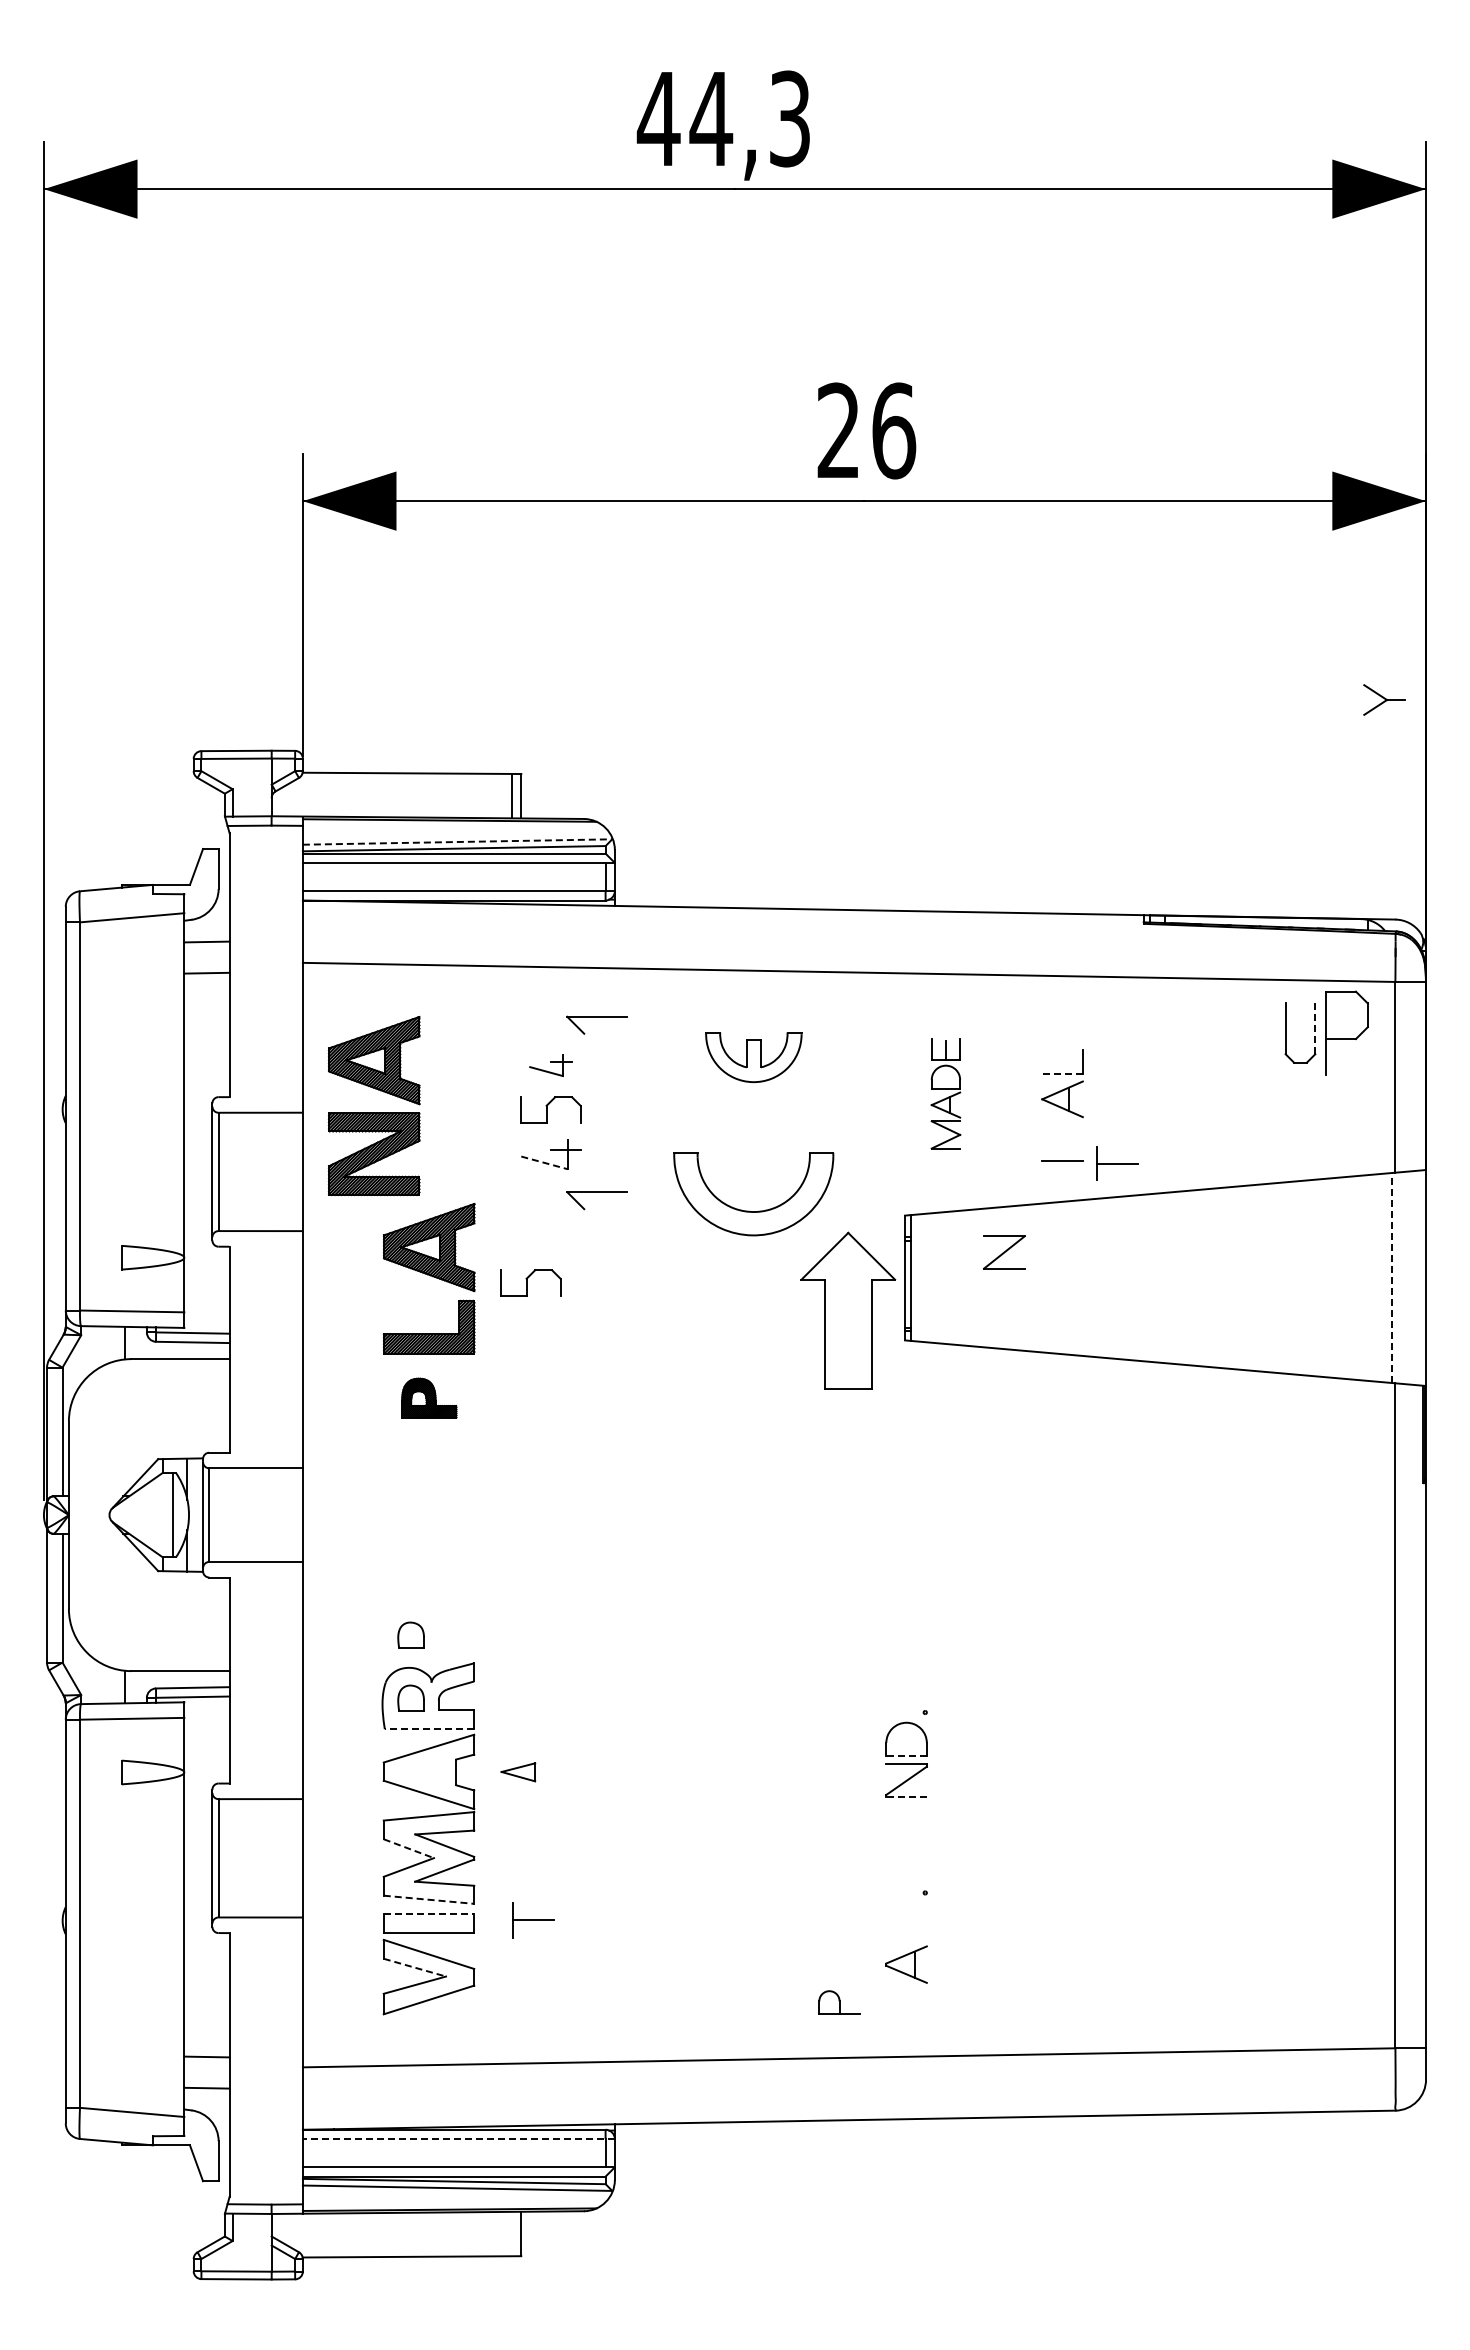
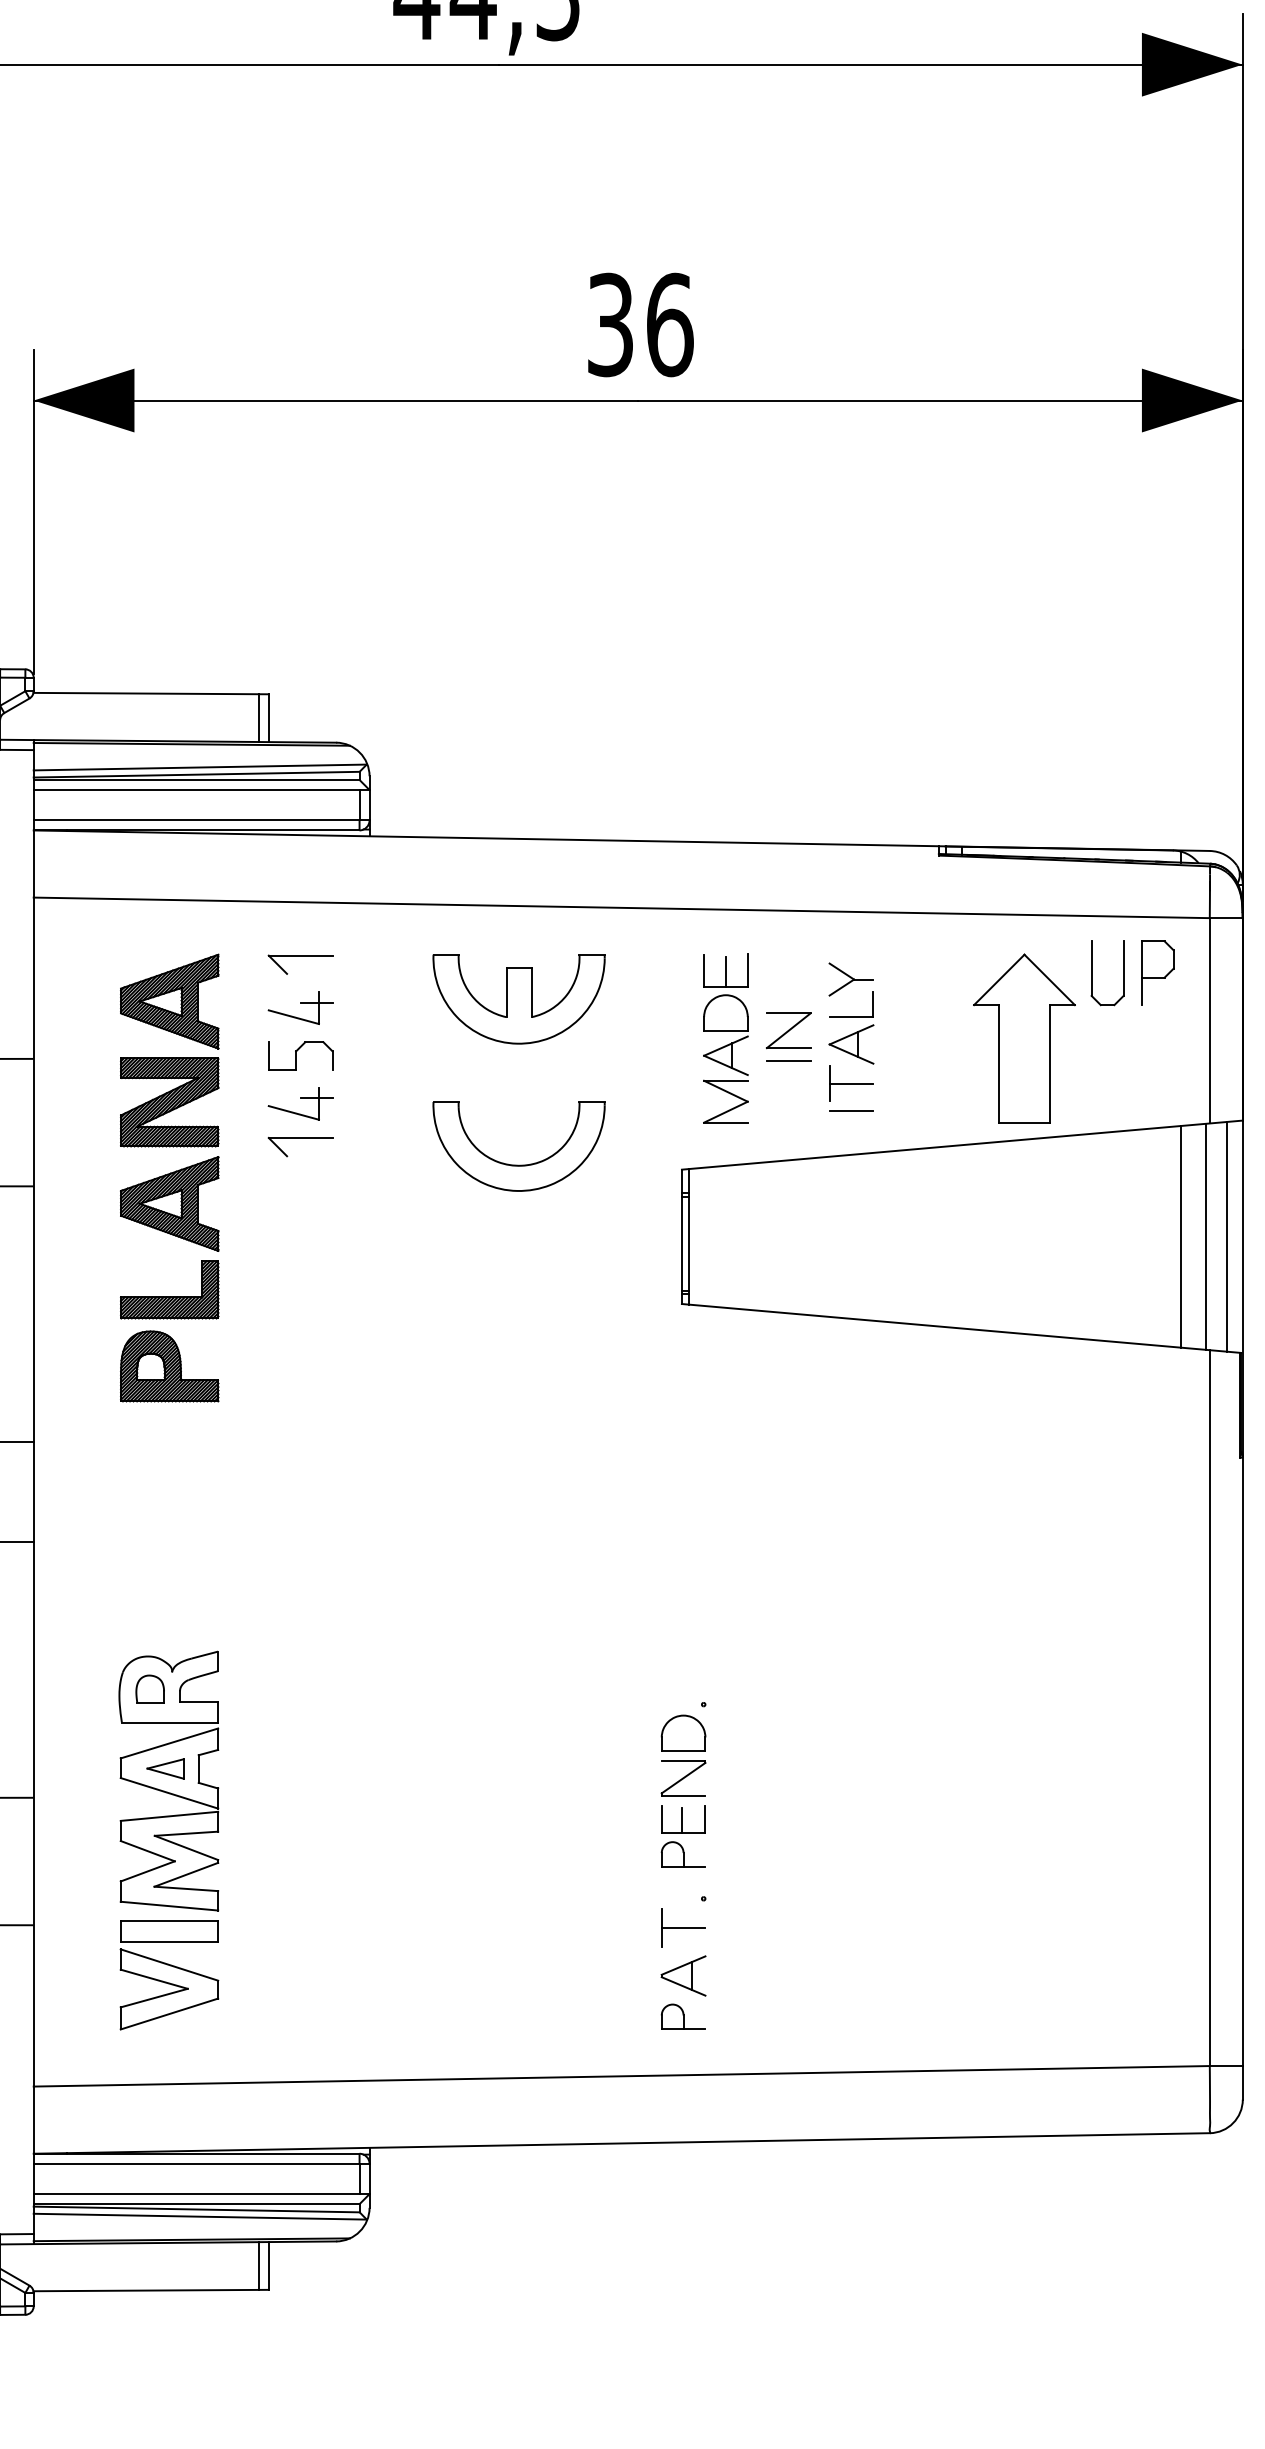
text: (838, 430) -> (610, 324), 26 -> 36
part: (1384, 699) -> (851, 979), moved
line: (457, 842) -> (200, 768), dashed -> solid
part: (596, 1017) -> (300, 956), moved
line: (1315, 1029) -> (1123, 969), dashed -> solid
part: (1346, 1032) -> (1157, 972), size x0.71
part: (753, 1057) -> (518, 999), size x1.67
part: (550, 1065) -> (300, 1008), size x1.43
line: (1062, 1073) -> (851, 1016), dashed -> solid
part: (945, 1093) -> (725, 1038), size x1.43
part: (374, 1106) -> (170, 1051), moved
line: (1004, 1114) -> (788, 1060), added
line: (545, 1163) -> (294, 1113), dashed -> solid
part: (1117, 1163) -> (851, 1083), moved
part: (596, 1192) -> (300, 1138), moved
part: (1004, 1252) -> (788, 1030), moved
line: (1368, 1277) -> (1180, 1236), added
line: (1410, 1277) -> (1226, 1236), added
line: (1391, 1278) -> (1205, 1237), dashed -> solid
part: (530, 1282) -> (278, 1241), removed
part: (848, 1310) -> (1024, 1038), moved
part: (429, 1397) -> (170, 1365), size x1.67
part: (410, 1634) -> (149, 1620), removed
line: (429, 1729) -> (170, 1722), dashed -> solid
line: (906, 1756) -> (683, 1751), dashed -> solid
part: (518, 1772) -> (165, 1769), moved
line: (906, 1797) -> (683, 1796), dashed -> solid
part: (906, 1834) -> (683, 1835), added
line: (408, 1848) -> (147, 1850), dashed -> solid
line: (429, 1899) -> (170, 1905), dashed -> solid
line: (429, 1914) -> (170, 1922), dashed -> solid
part: (533, 1920) -> (683, 1928), moved
line: (415, 1967) -> (154, 1979), dashed -> solid
part: (839, 2002) -> (683, 2016), moved
line: (458, 2139) -> (201, 2164), dashed -> solid
line: (511, 2233) -> (258, 2265), added

